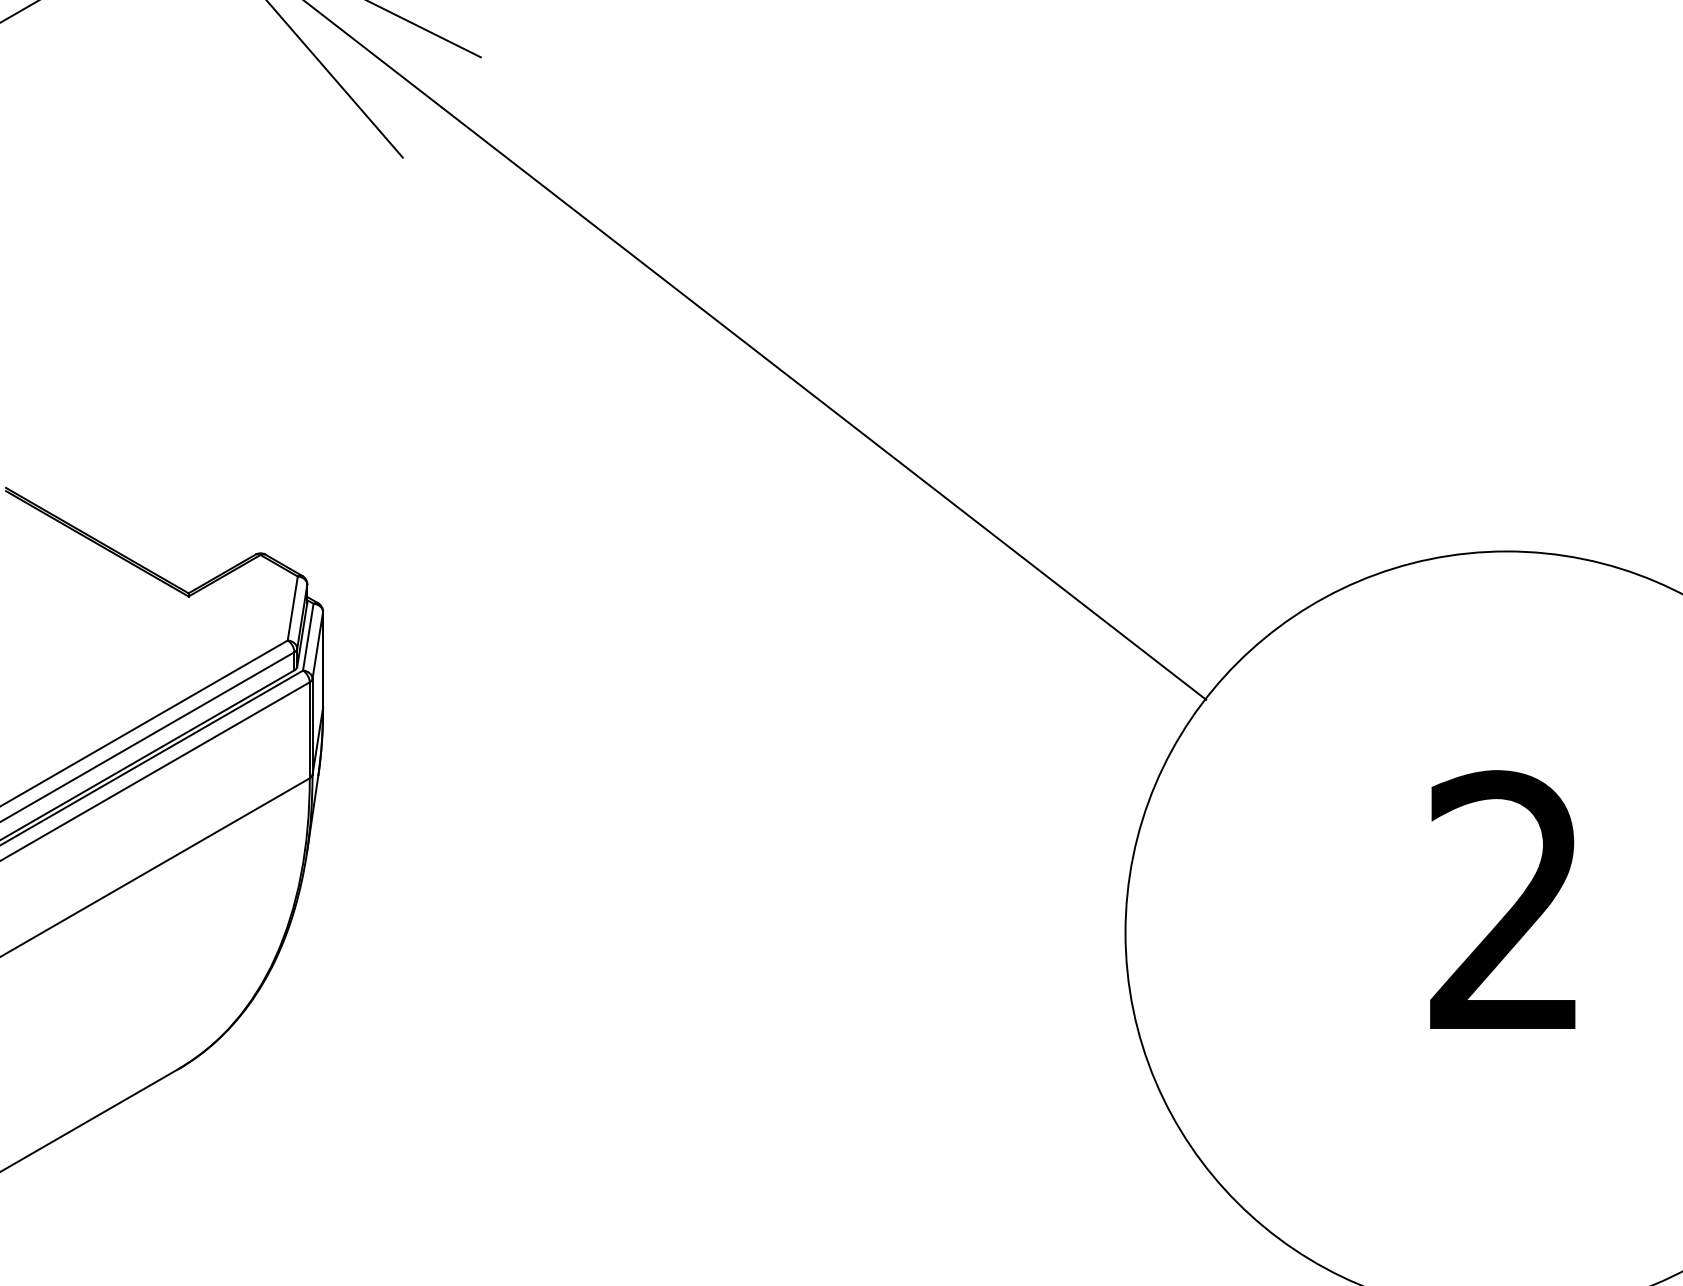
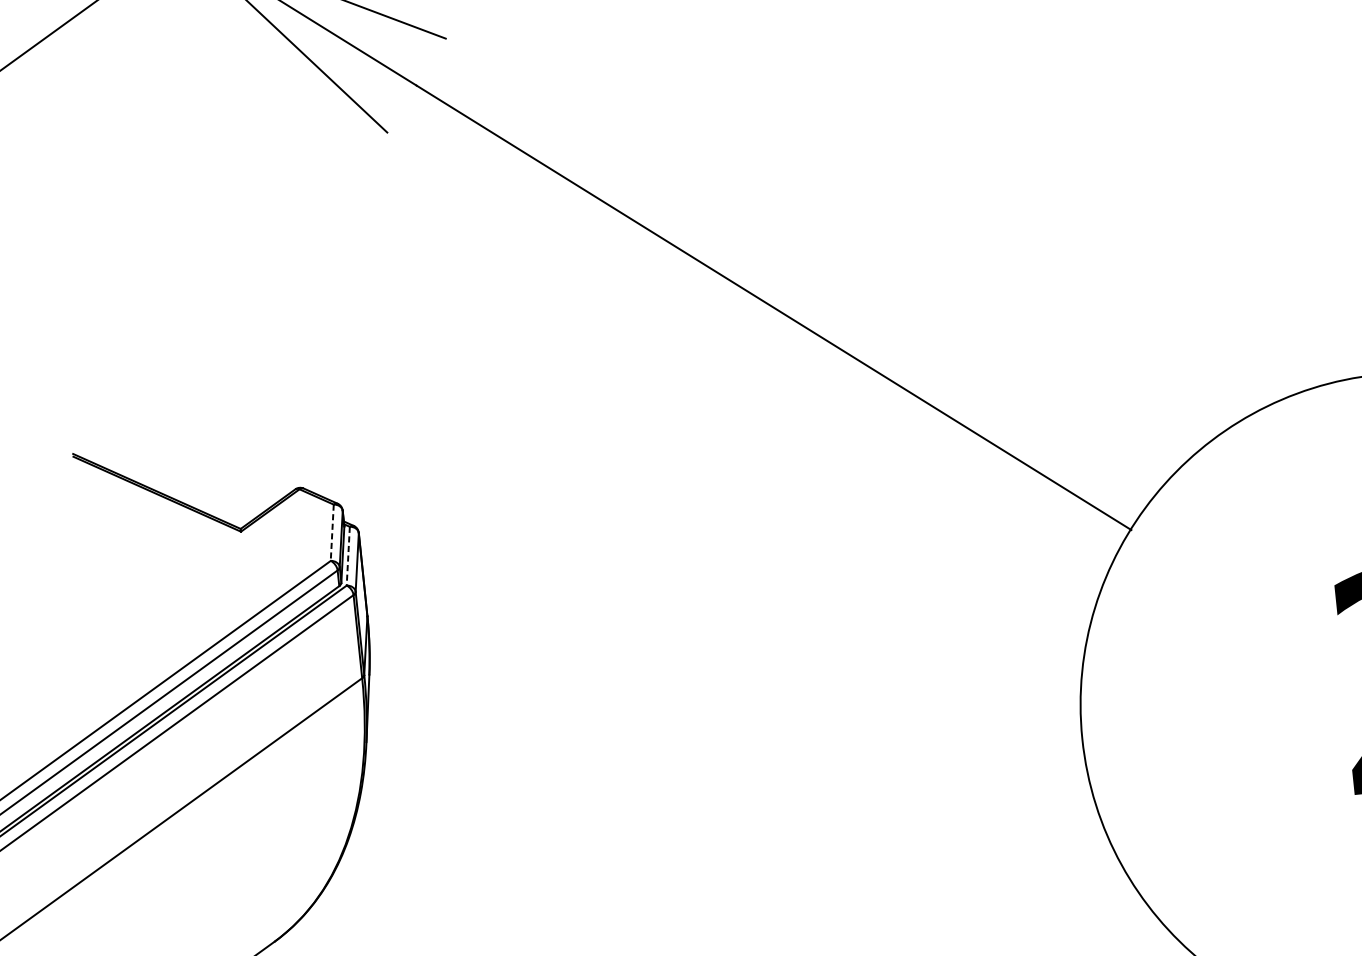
line: (292, 609) -> (332, 533), solid -> dashed
line: (308, 637) -> (348, 556), solid -> dashed

